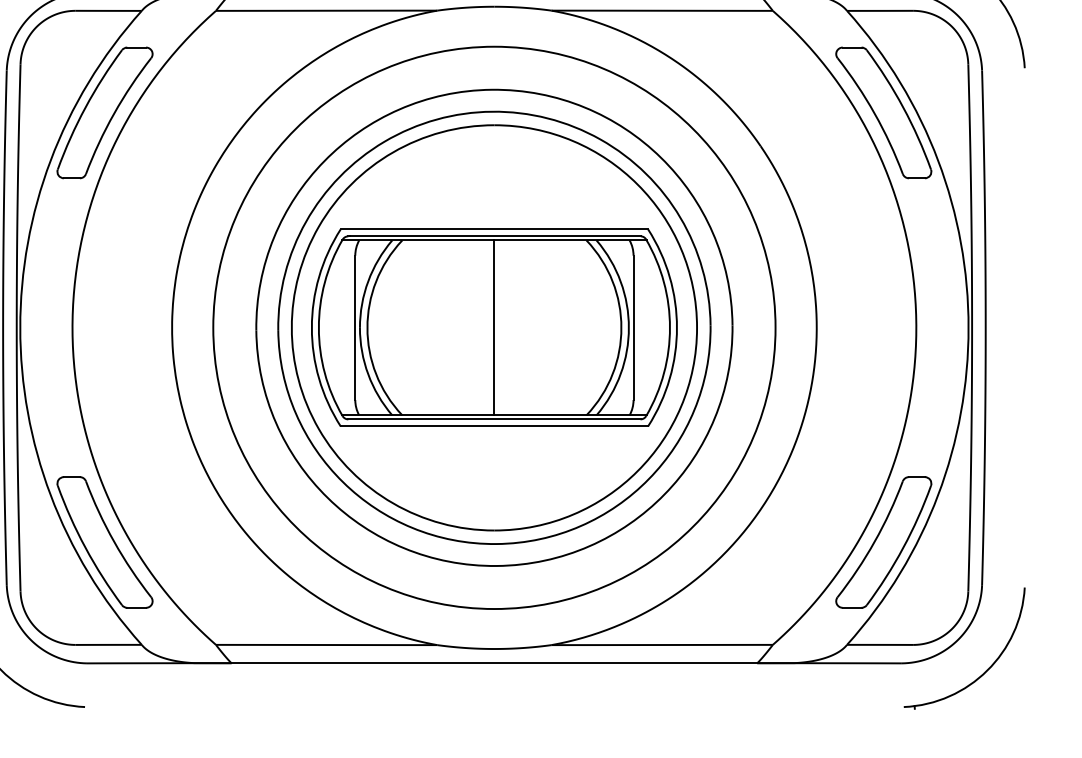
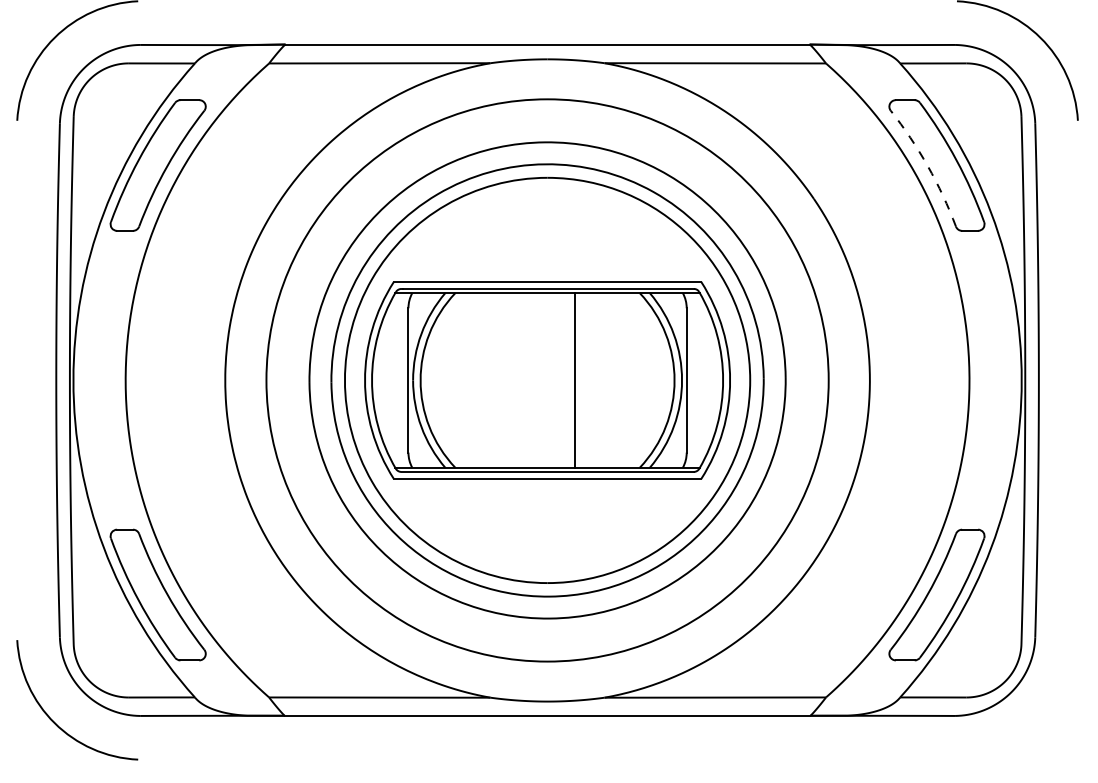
arc: (874, 113) -> (927, 166), solid -> dashed
line: (494, 327) -> (574, 380), moved
part: (986, 669) -> (1039, 722), removed

